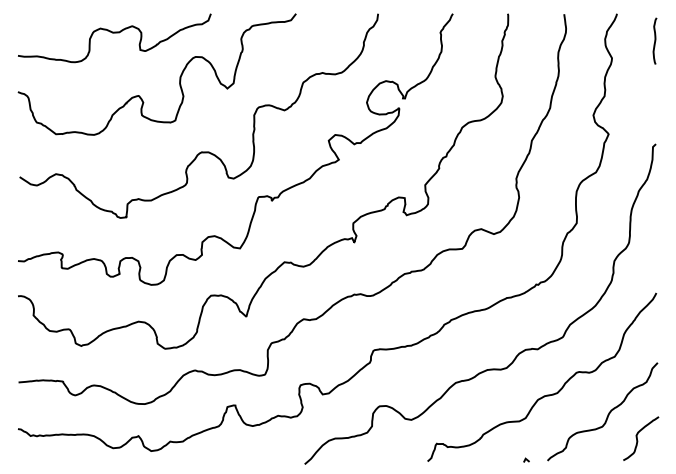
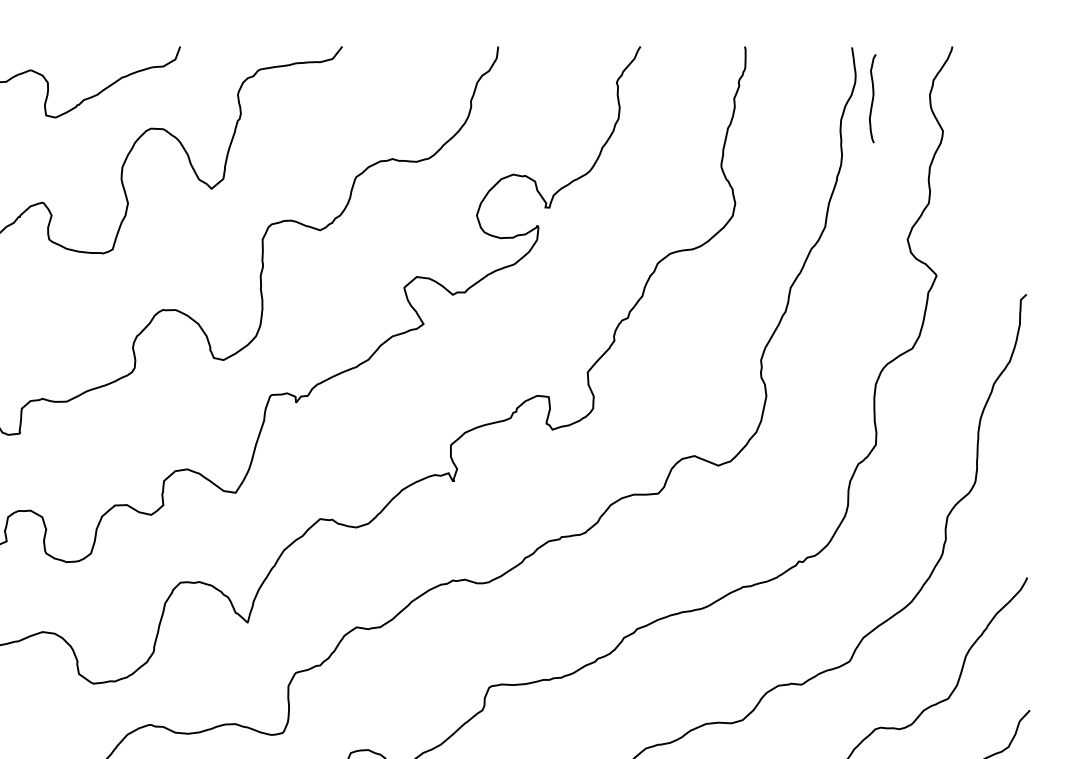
curve: (654, 40) -> (871, 97), moved

